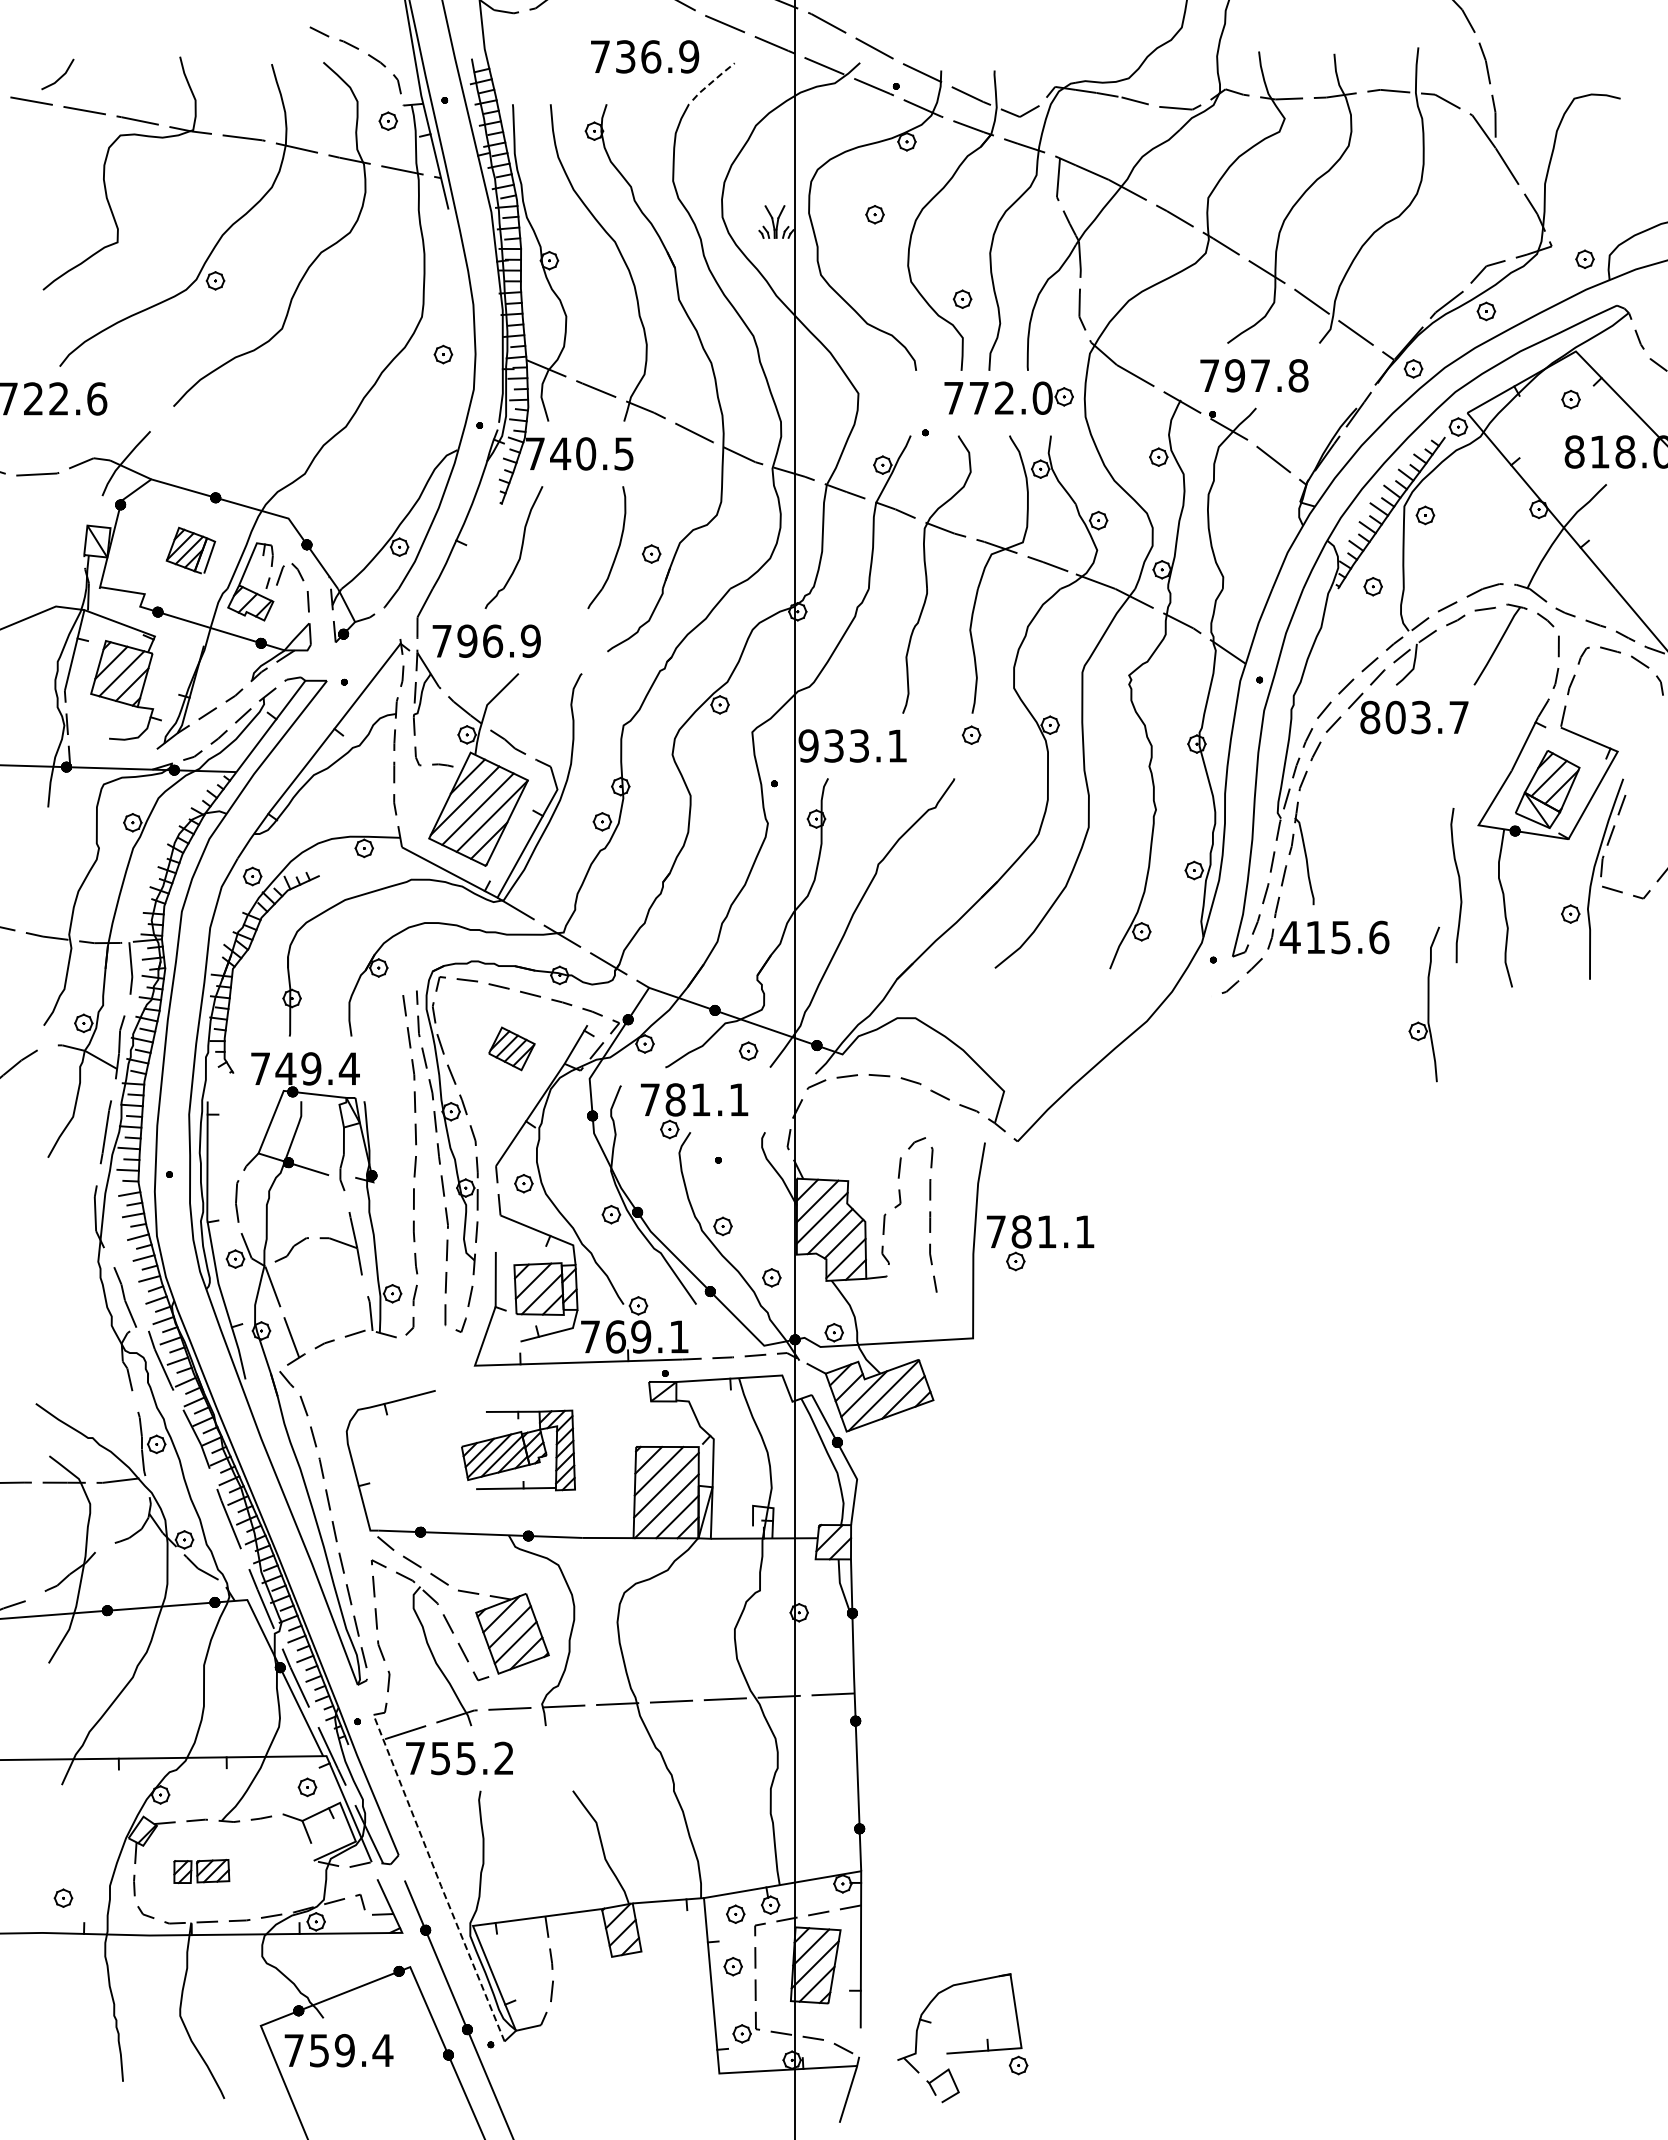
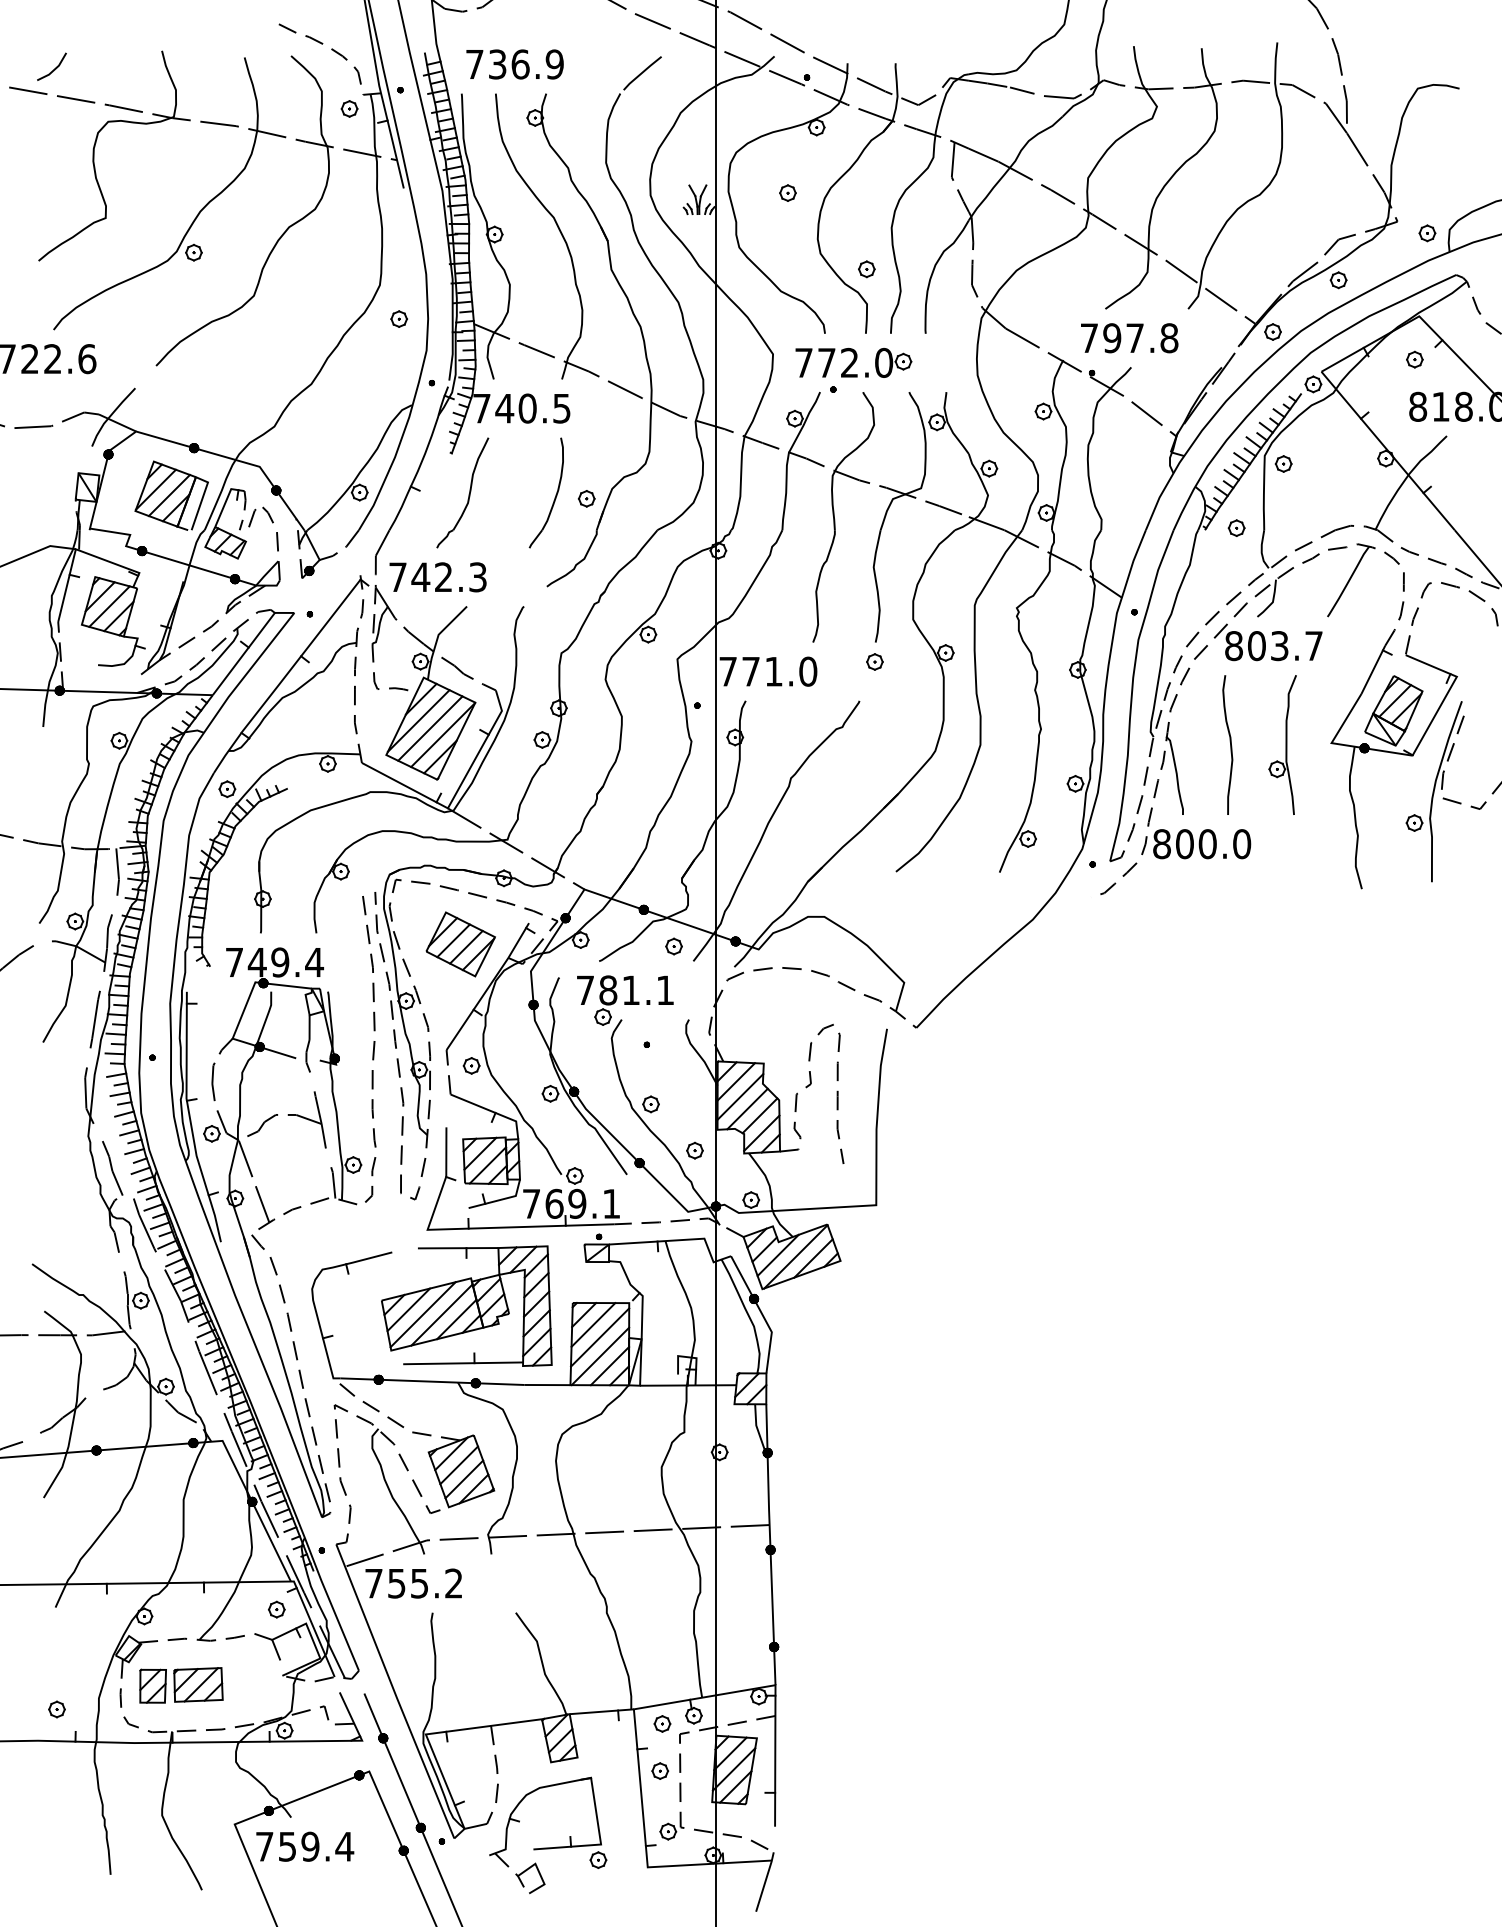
text: (645, 56) -> (515, 64), moved
line: (713, 81) -> (642, 73), dashed -> solid
part: (1008, 397) -> (853, 362), moved
part: (190, 550) -> (171, 495), size x1.67
text: (498, 640) -> (448, 576), 796.9 -> 742.3
text: (852, 745) -> (767, 671), 933.1 -> 771.0
curve: (1459, 885) -> (1230, 745), moved
text: (1334, 937) -> (1201, 844), 415.6 -> 800.0
part: (1423, 1004) -> (1281, 745), moved
part: (511, 1048) -> (460, 944), size x1.67
part: (1040, 1243) -> (936, 1119), removed
part: (518, 1450) -> (466, 1306), size x1.67
part: (201, 1871) -> (181, 1685), size x1.67
line: (438, 1878) -> (394, 1691), dashed -> solid
part: (962, 2051) -> (547, 1847), moved

